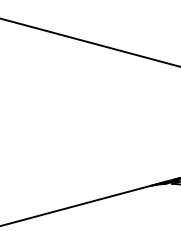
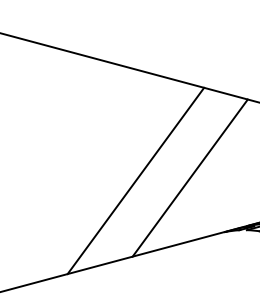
line: (119, 135) -> (189, 177), added
line: (70, 138) -> (135, 180), added

